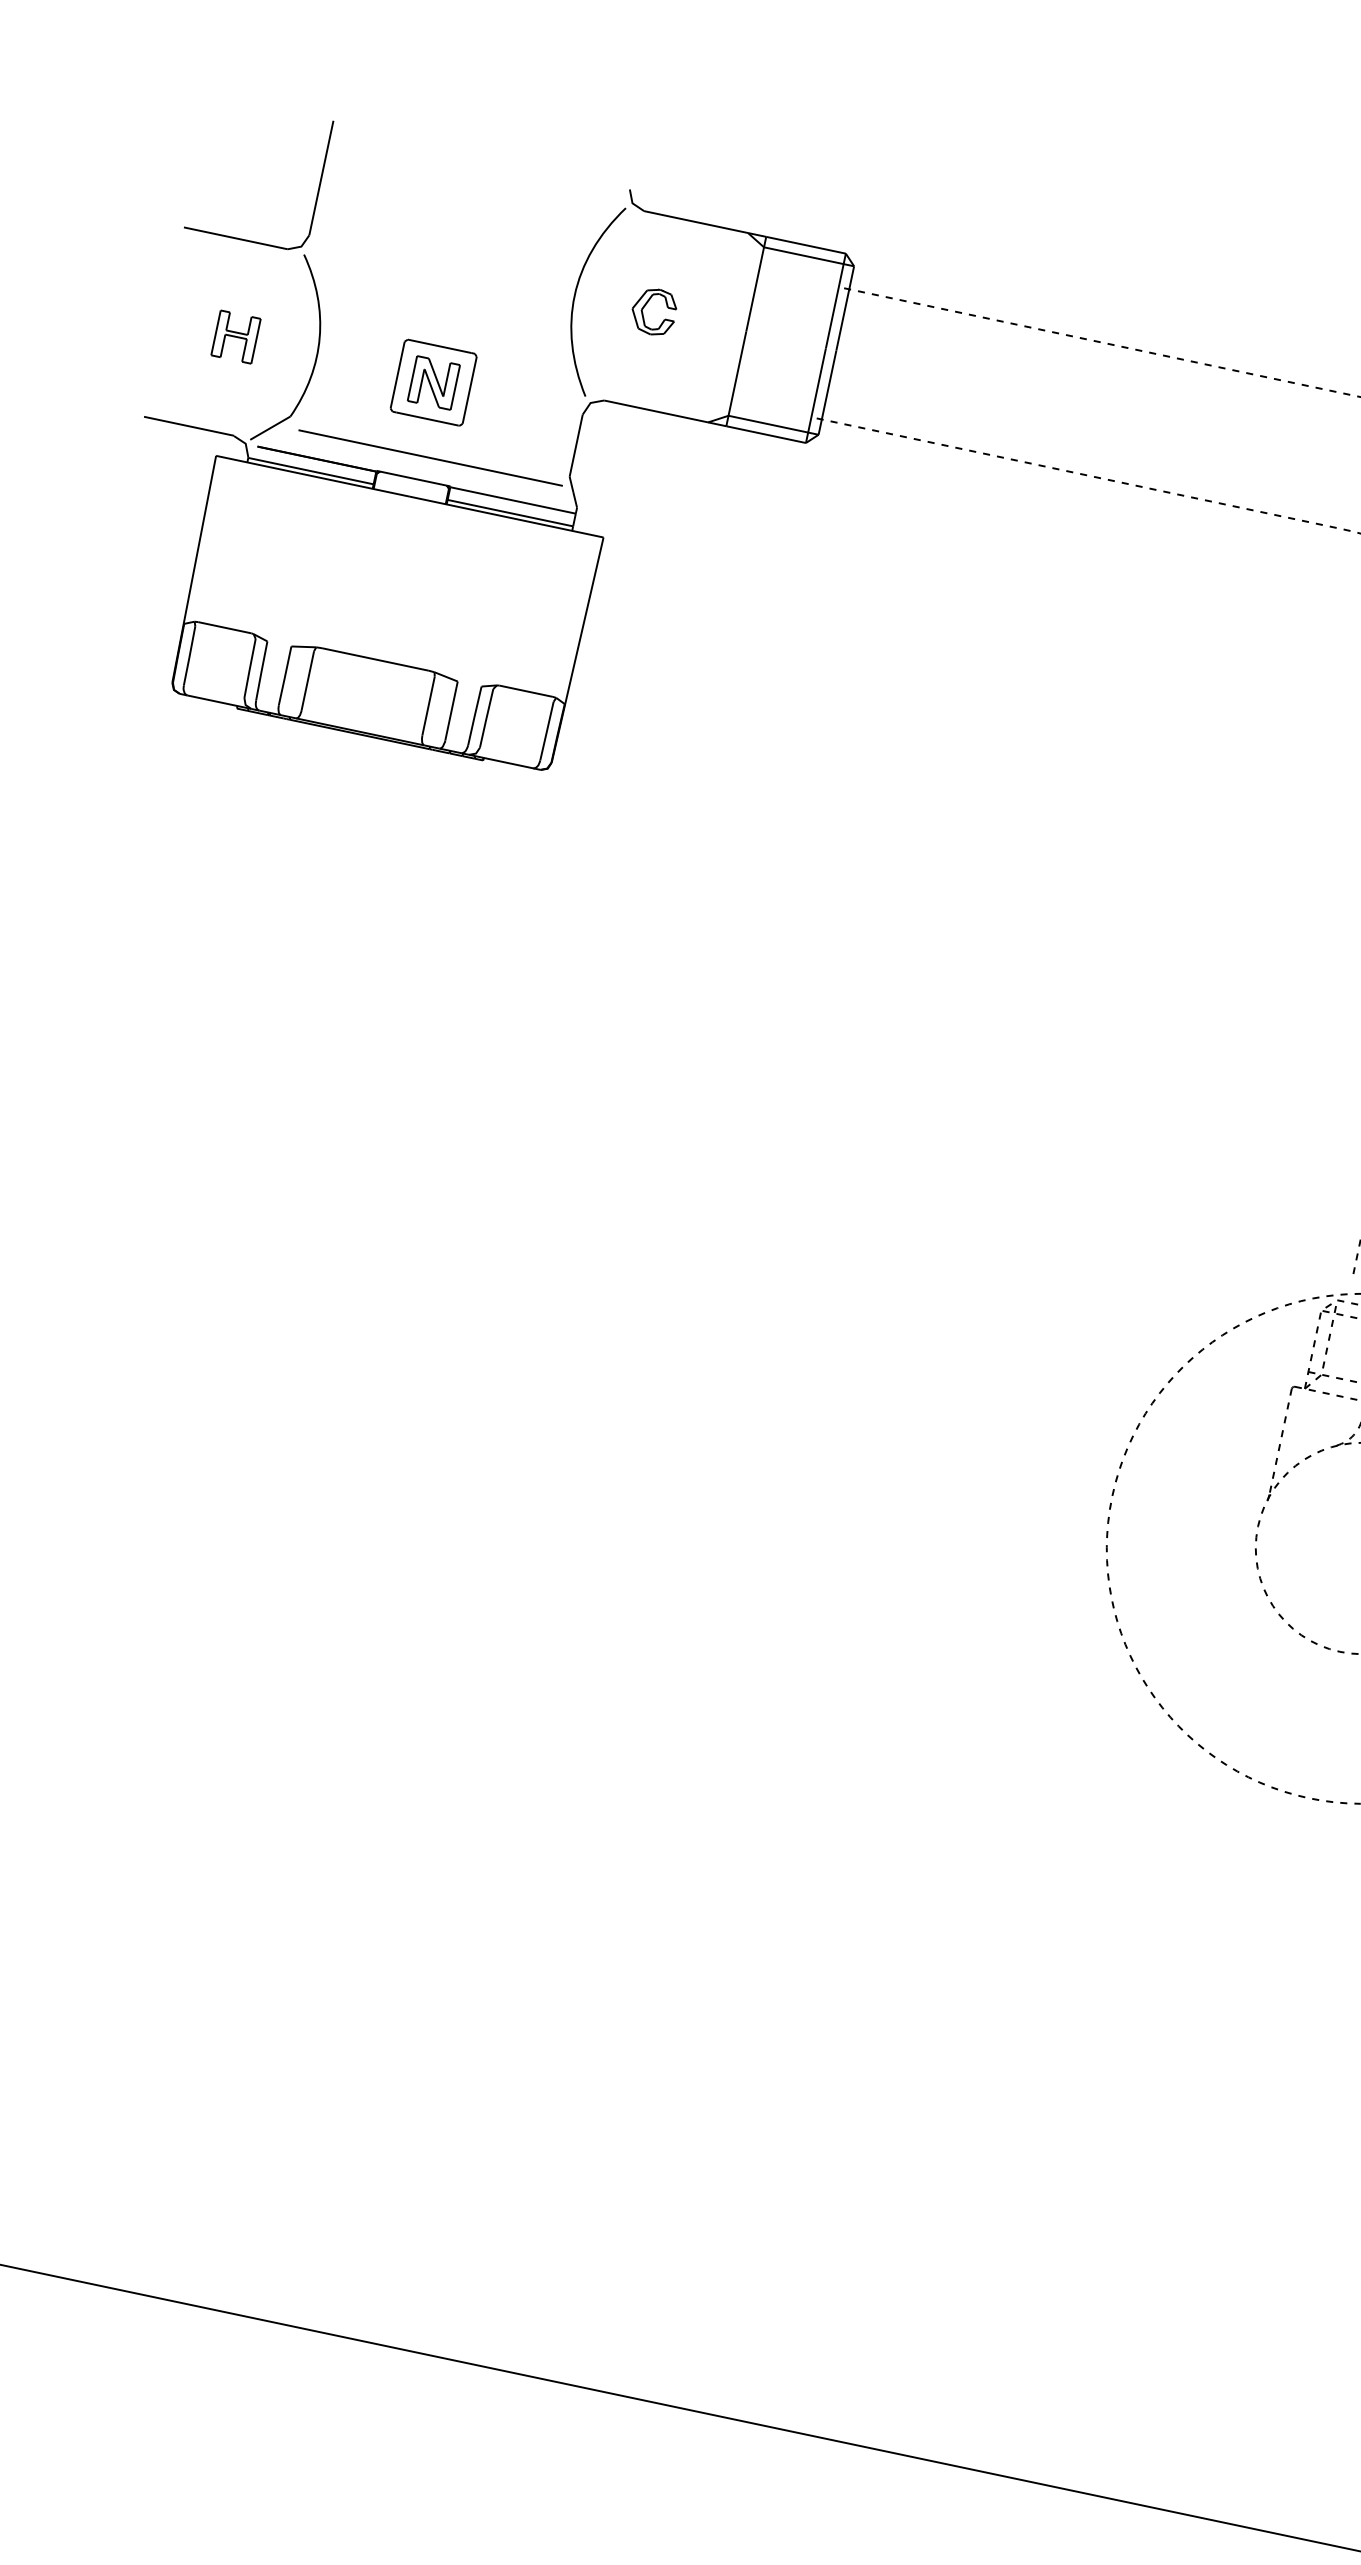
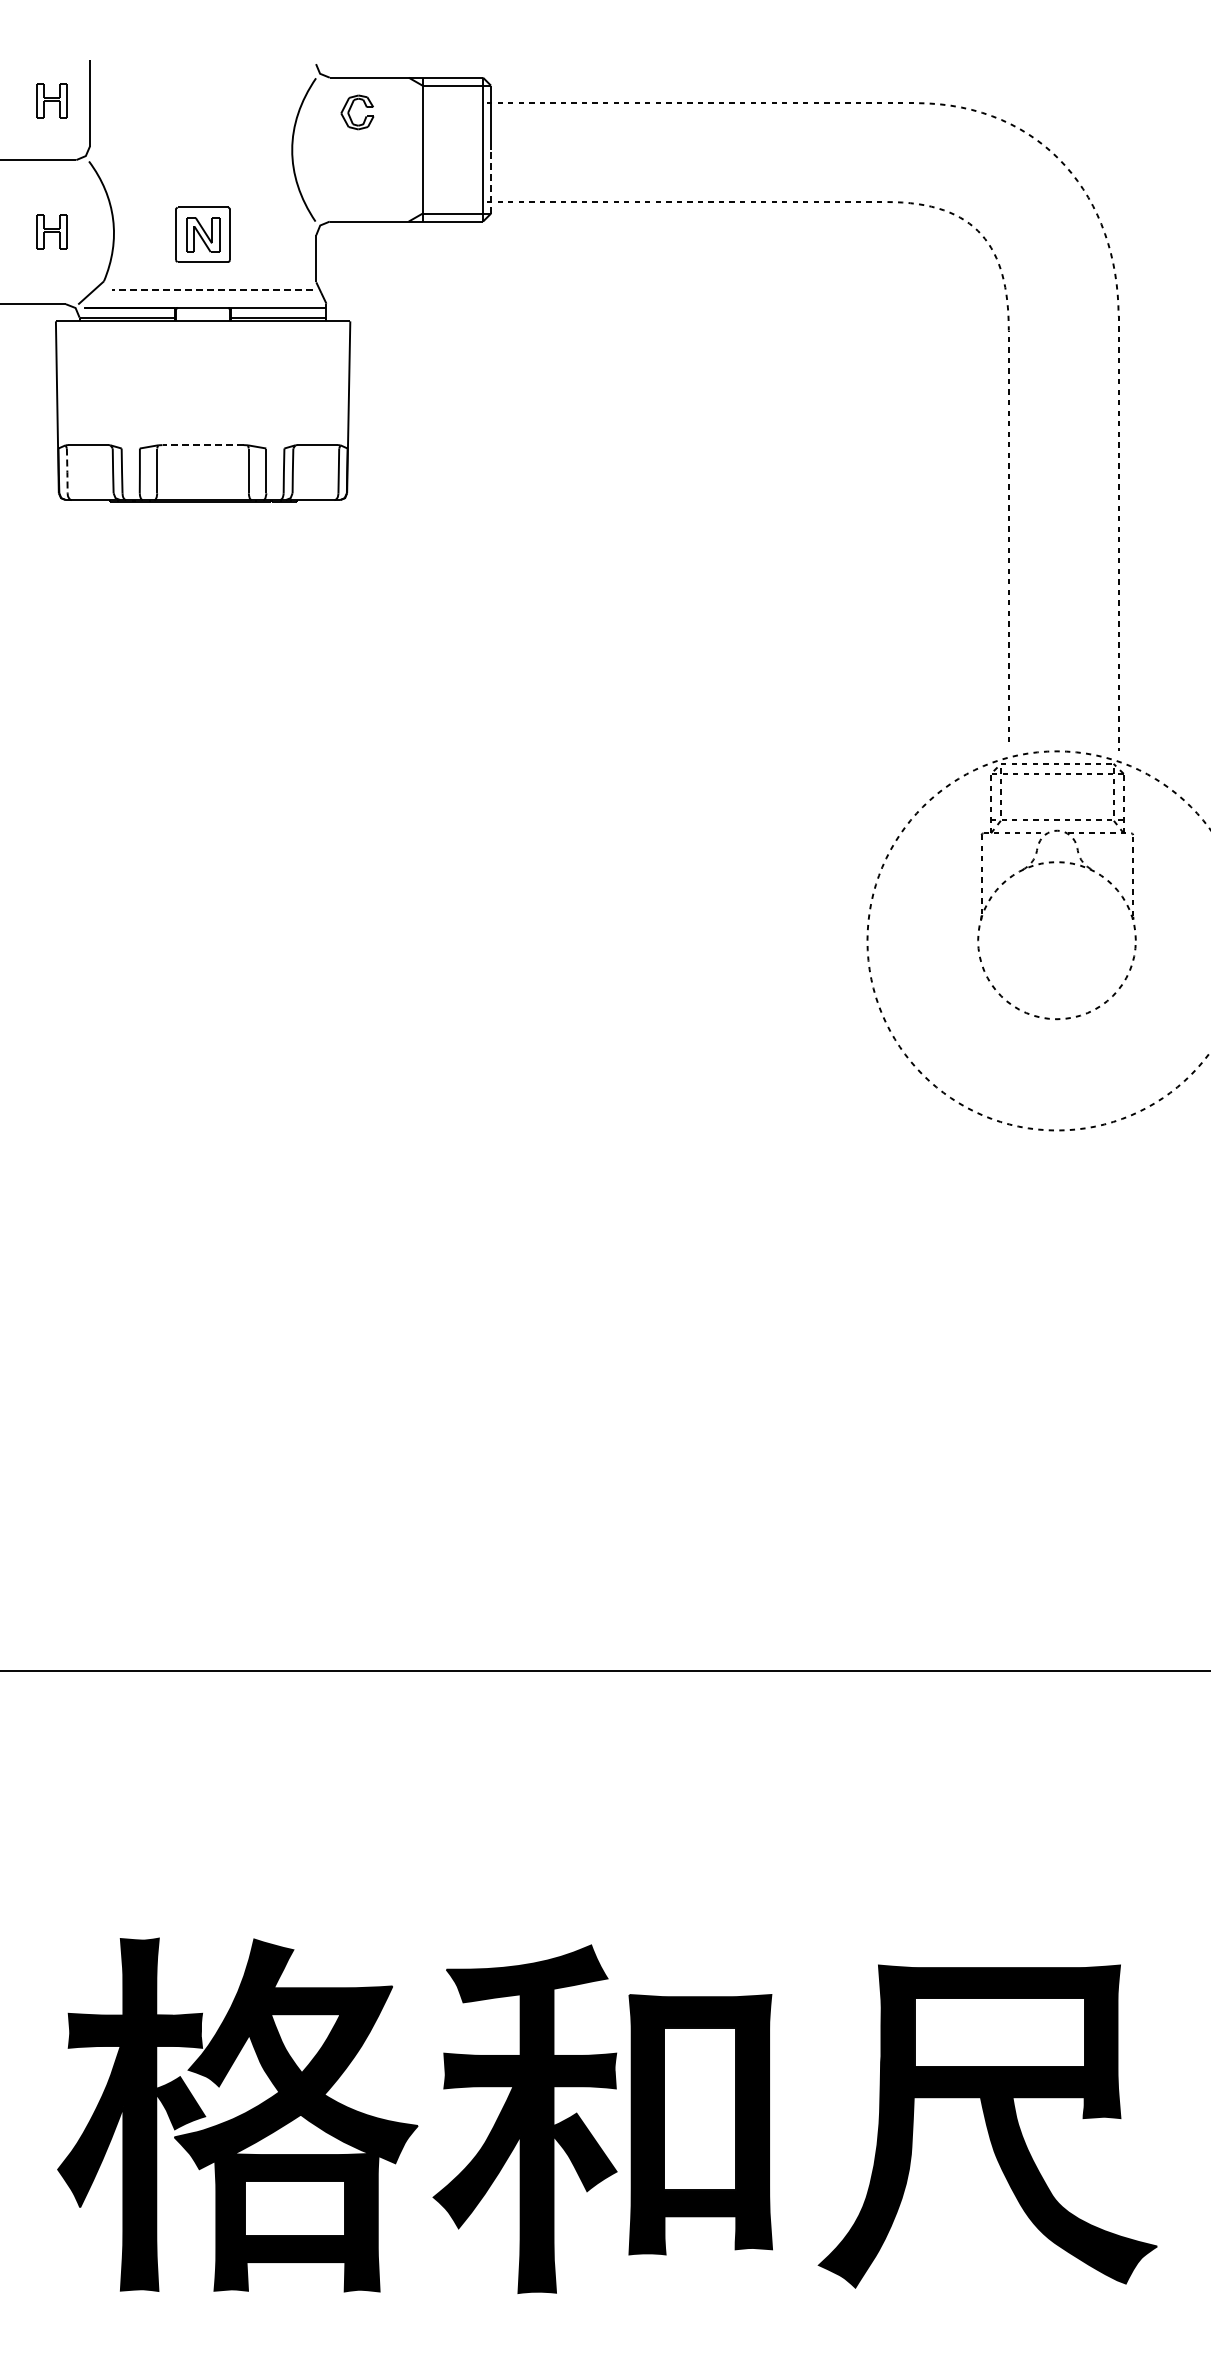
part: (271, 163) -> (51, 100), added
part: (647, 304) -> (351, 108), moved
line: (828, 392) -> (491, 181), solid -> dashed
line: (429, 458) -> (211, 290), solid -> dashed
line: (189, 656) -> (67, 471), solid -> dashed
line: (375, 660) -> (203, 445), solid -> dashed

